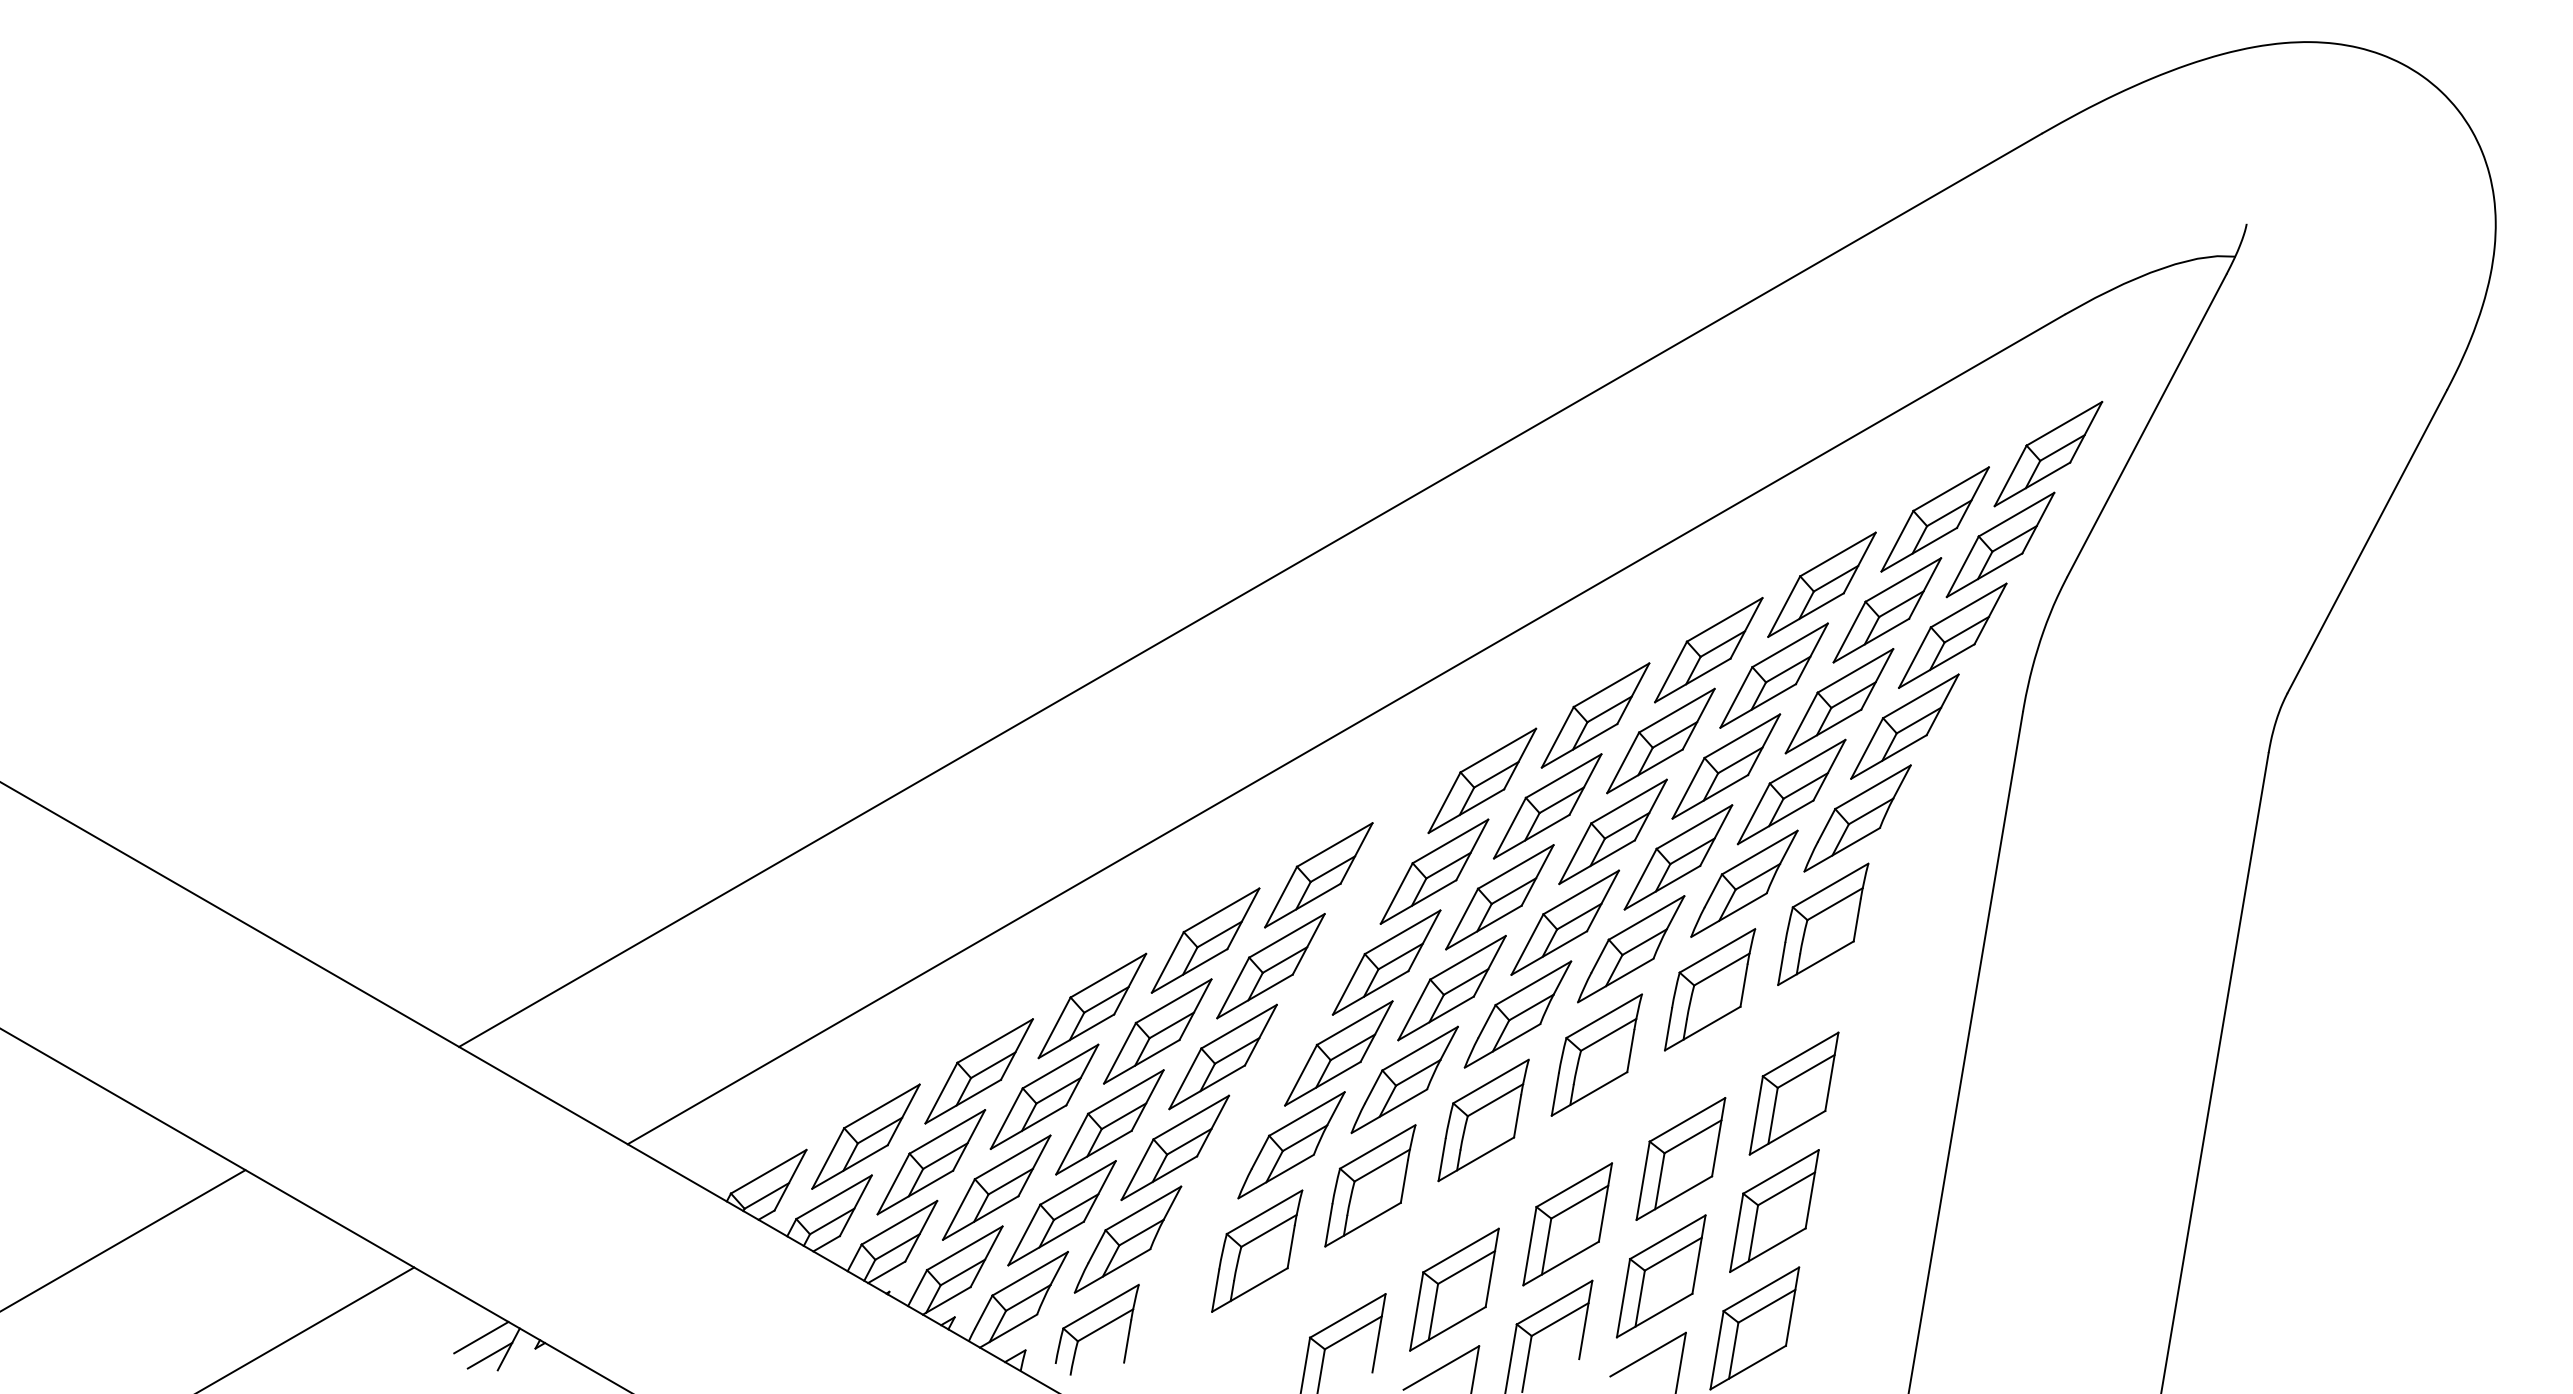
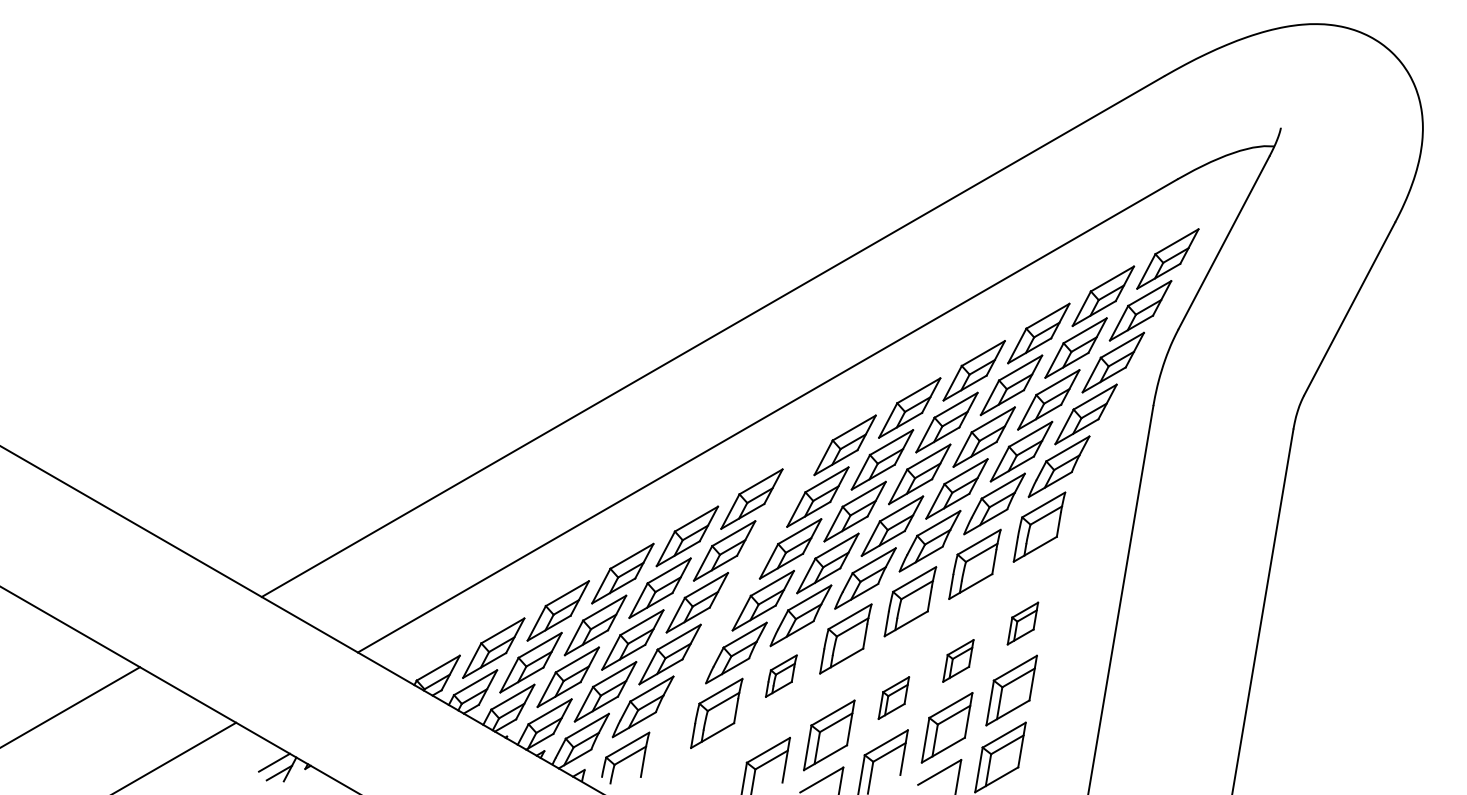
part: (1793, 1093) -> (1022, 623), size x0.6
part: (1681, 1158) -> (958, 660), size x0.6
part: (1370, 1184) -> (781, 675), size x0.6
part: (1567, 1223) -> (893, 697), size x0.6

